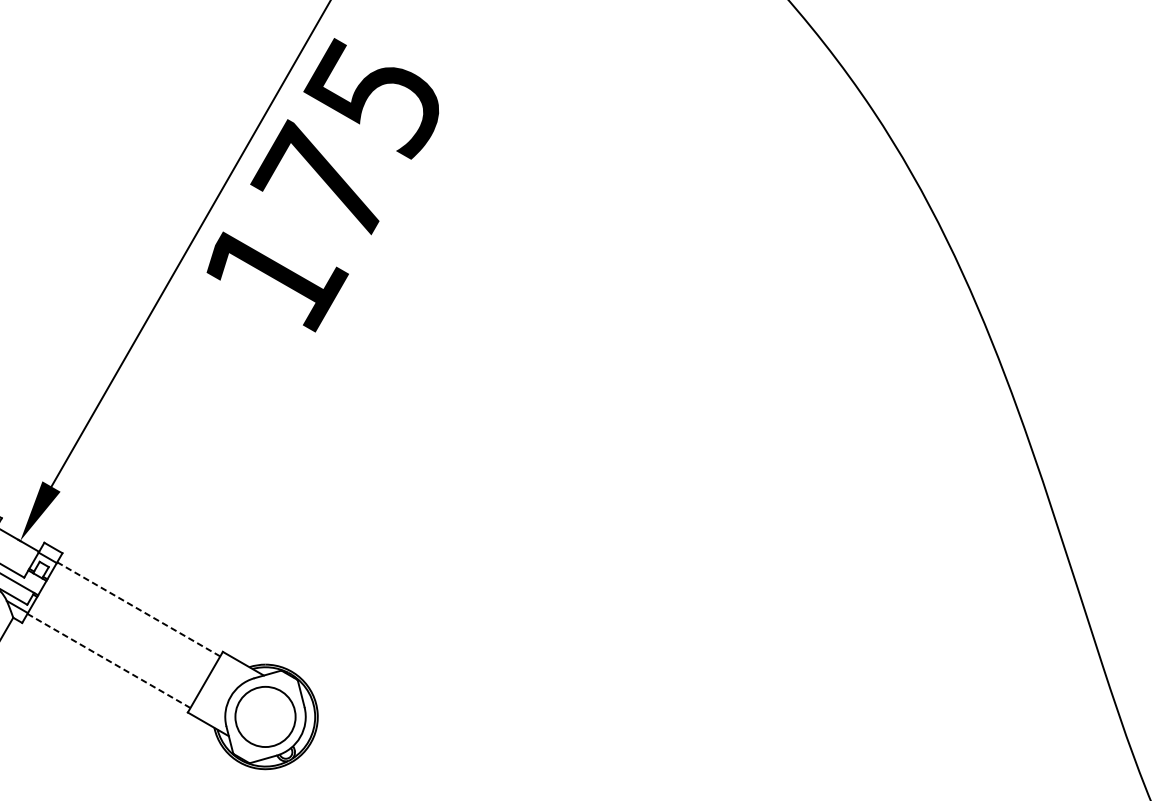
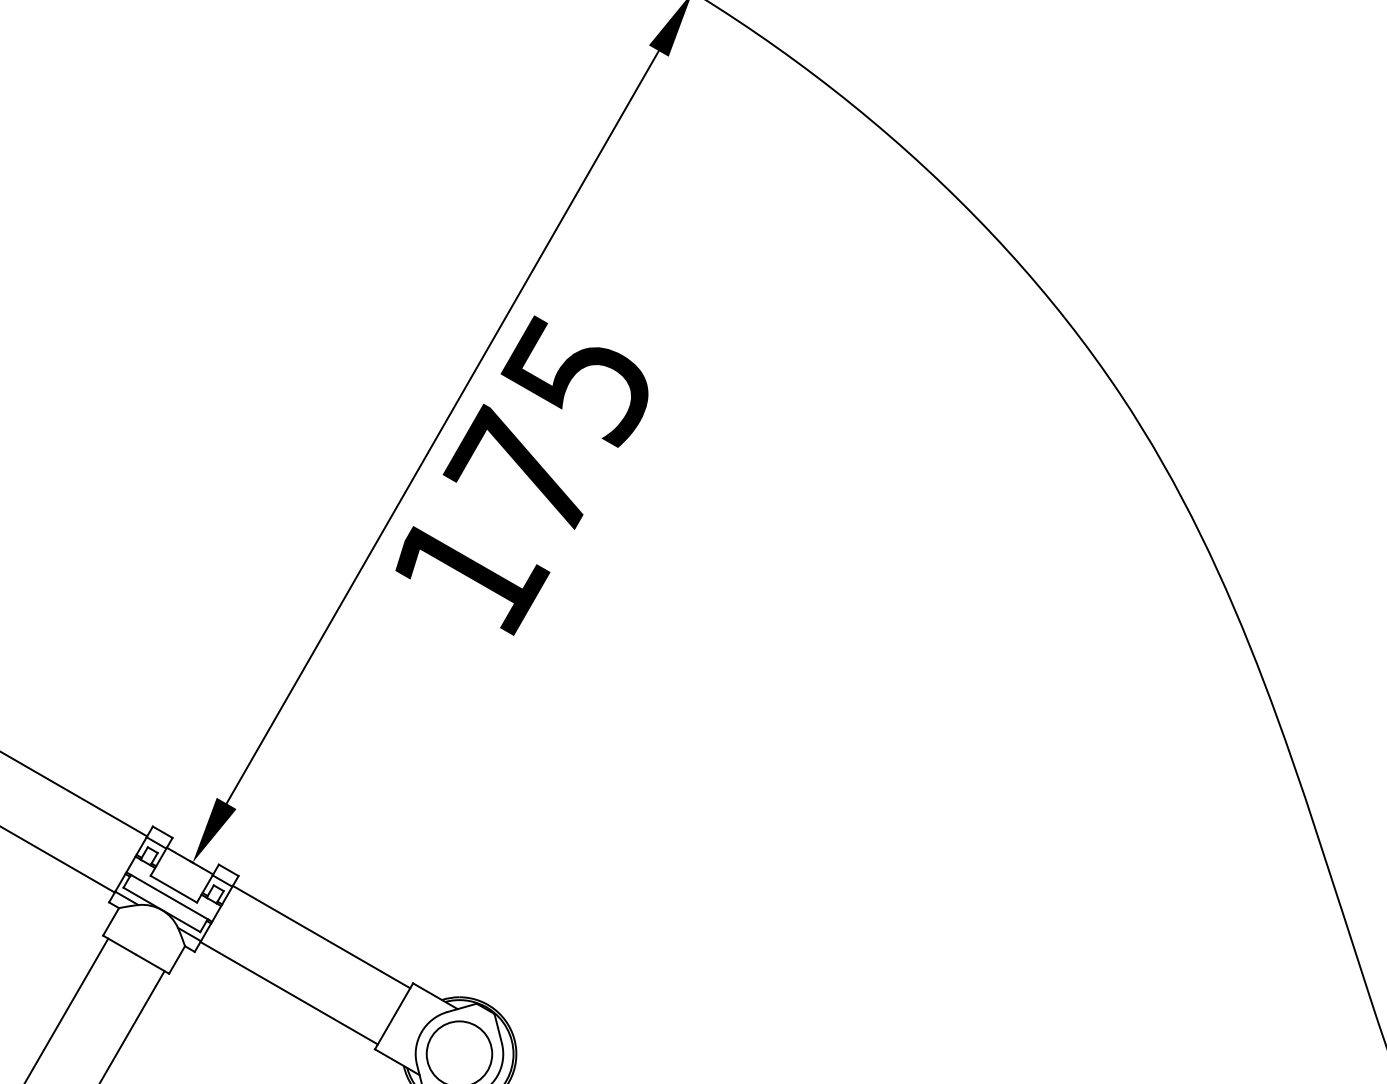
line: (138, 608) -> (321, 936), dashed -> solid
line: (108, 660) -> (288, 992), dashed -> solid

